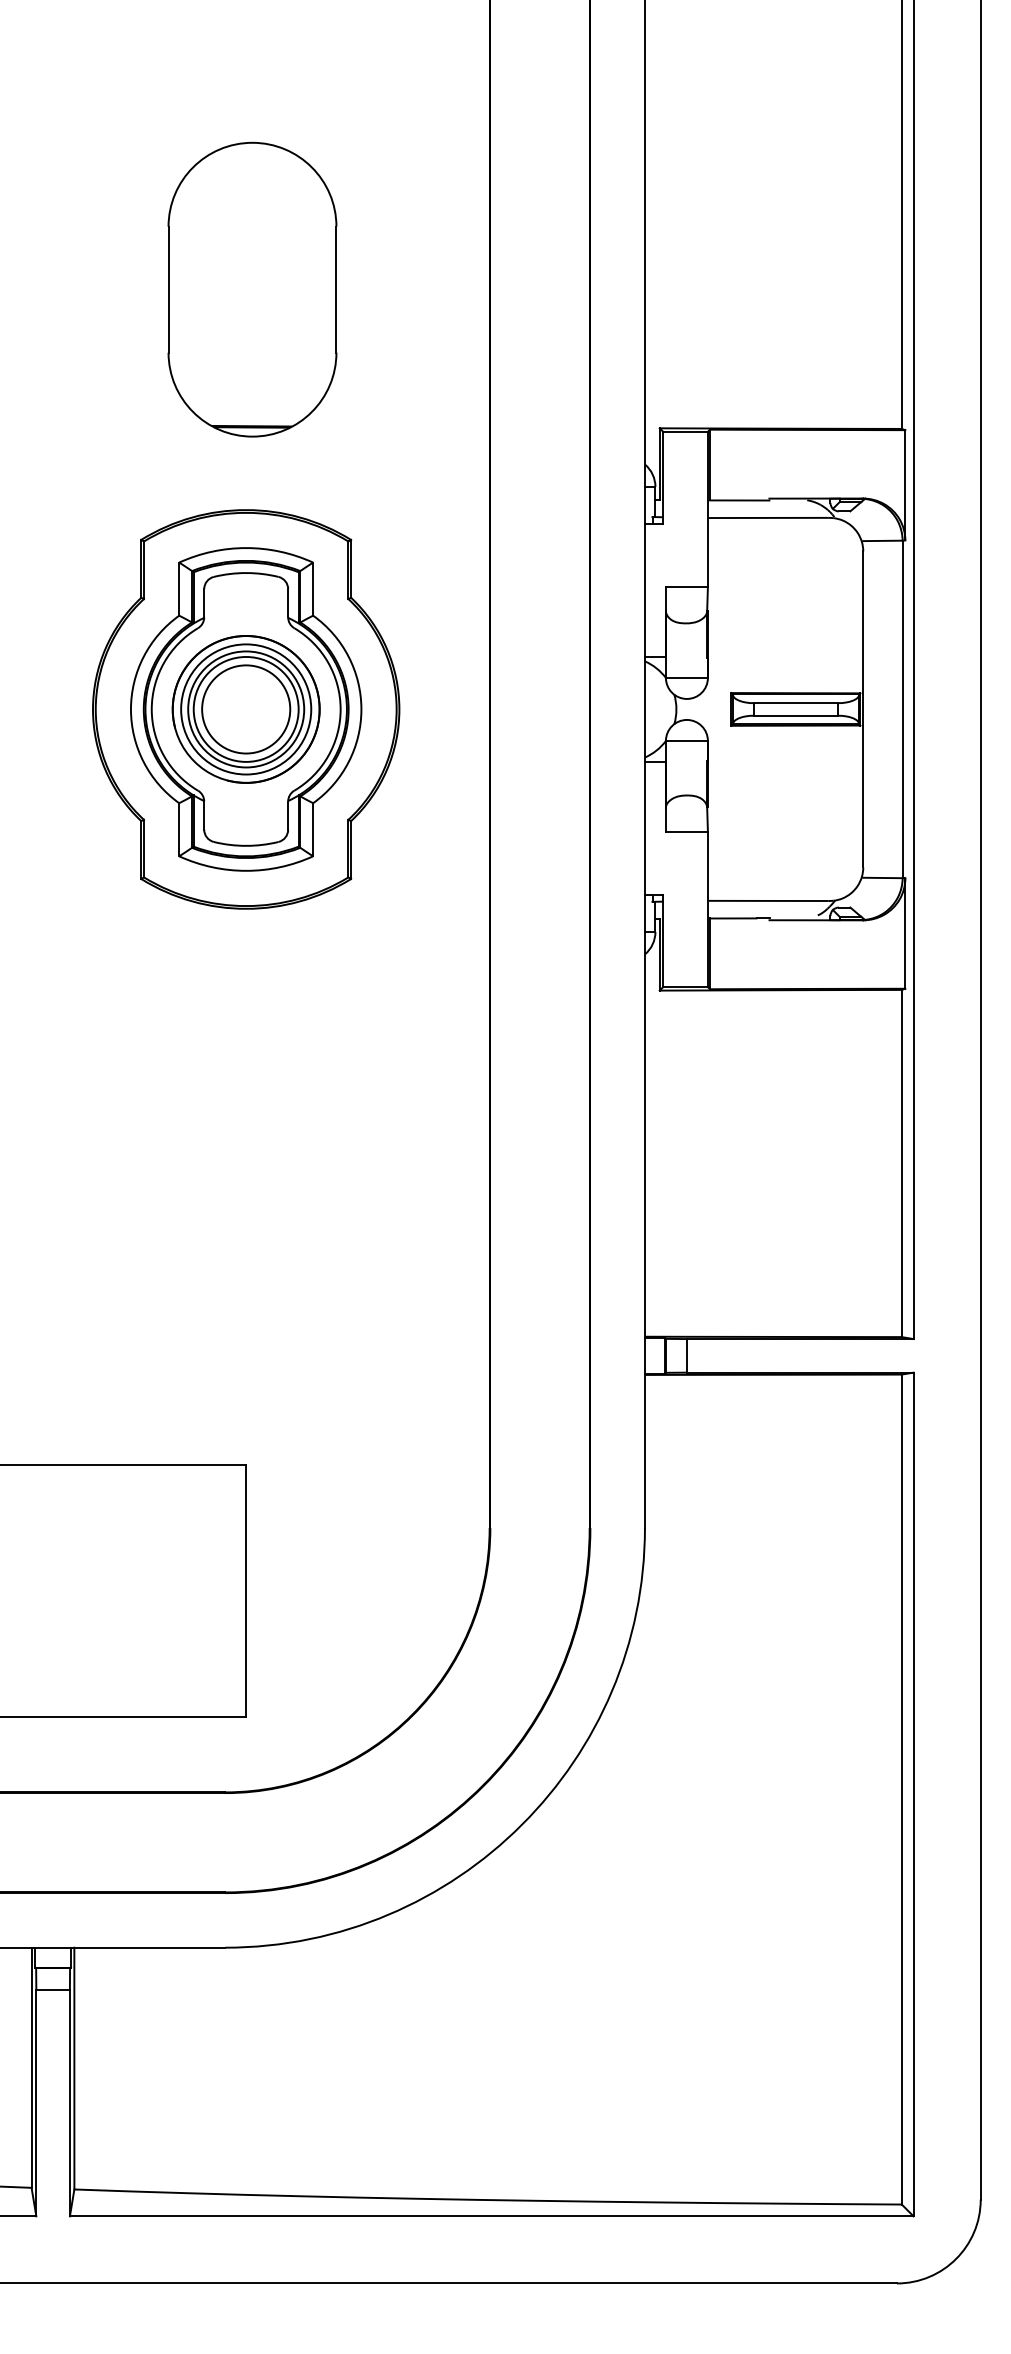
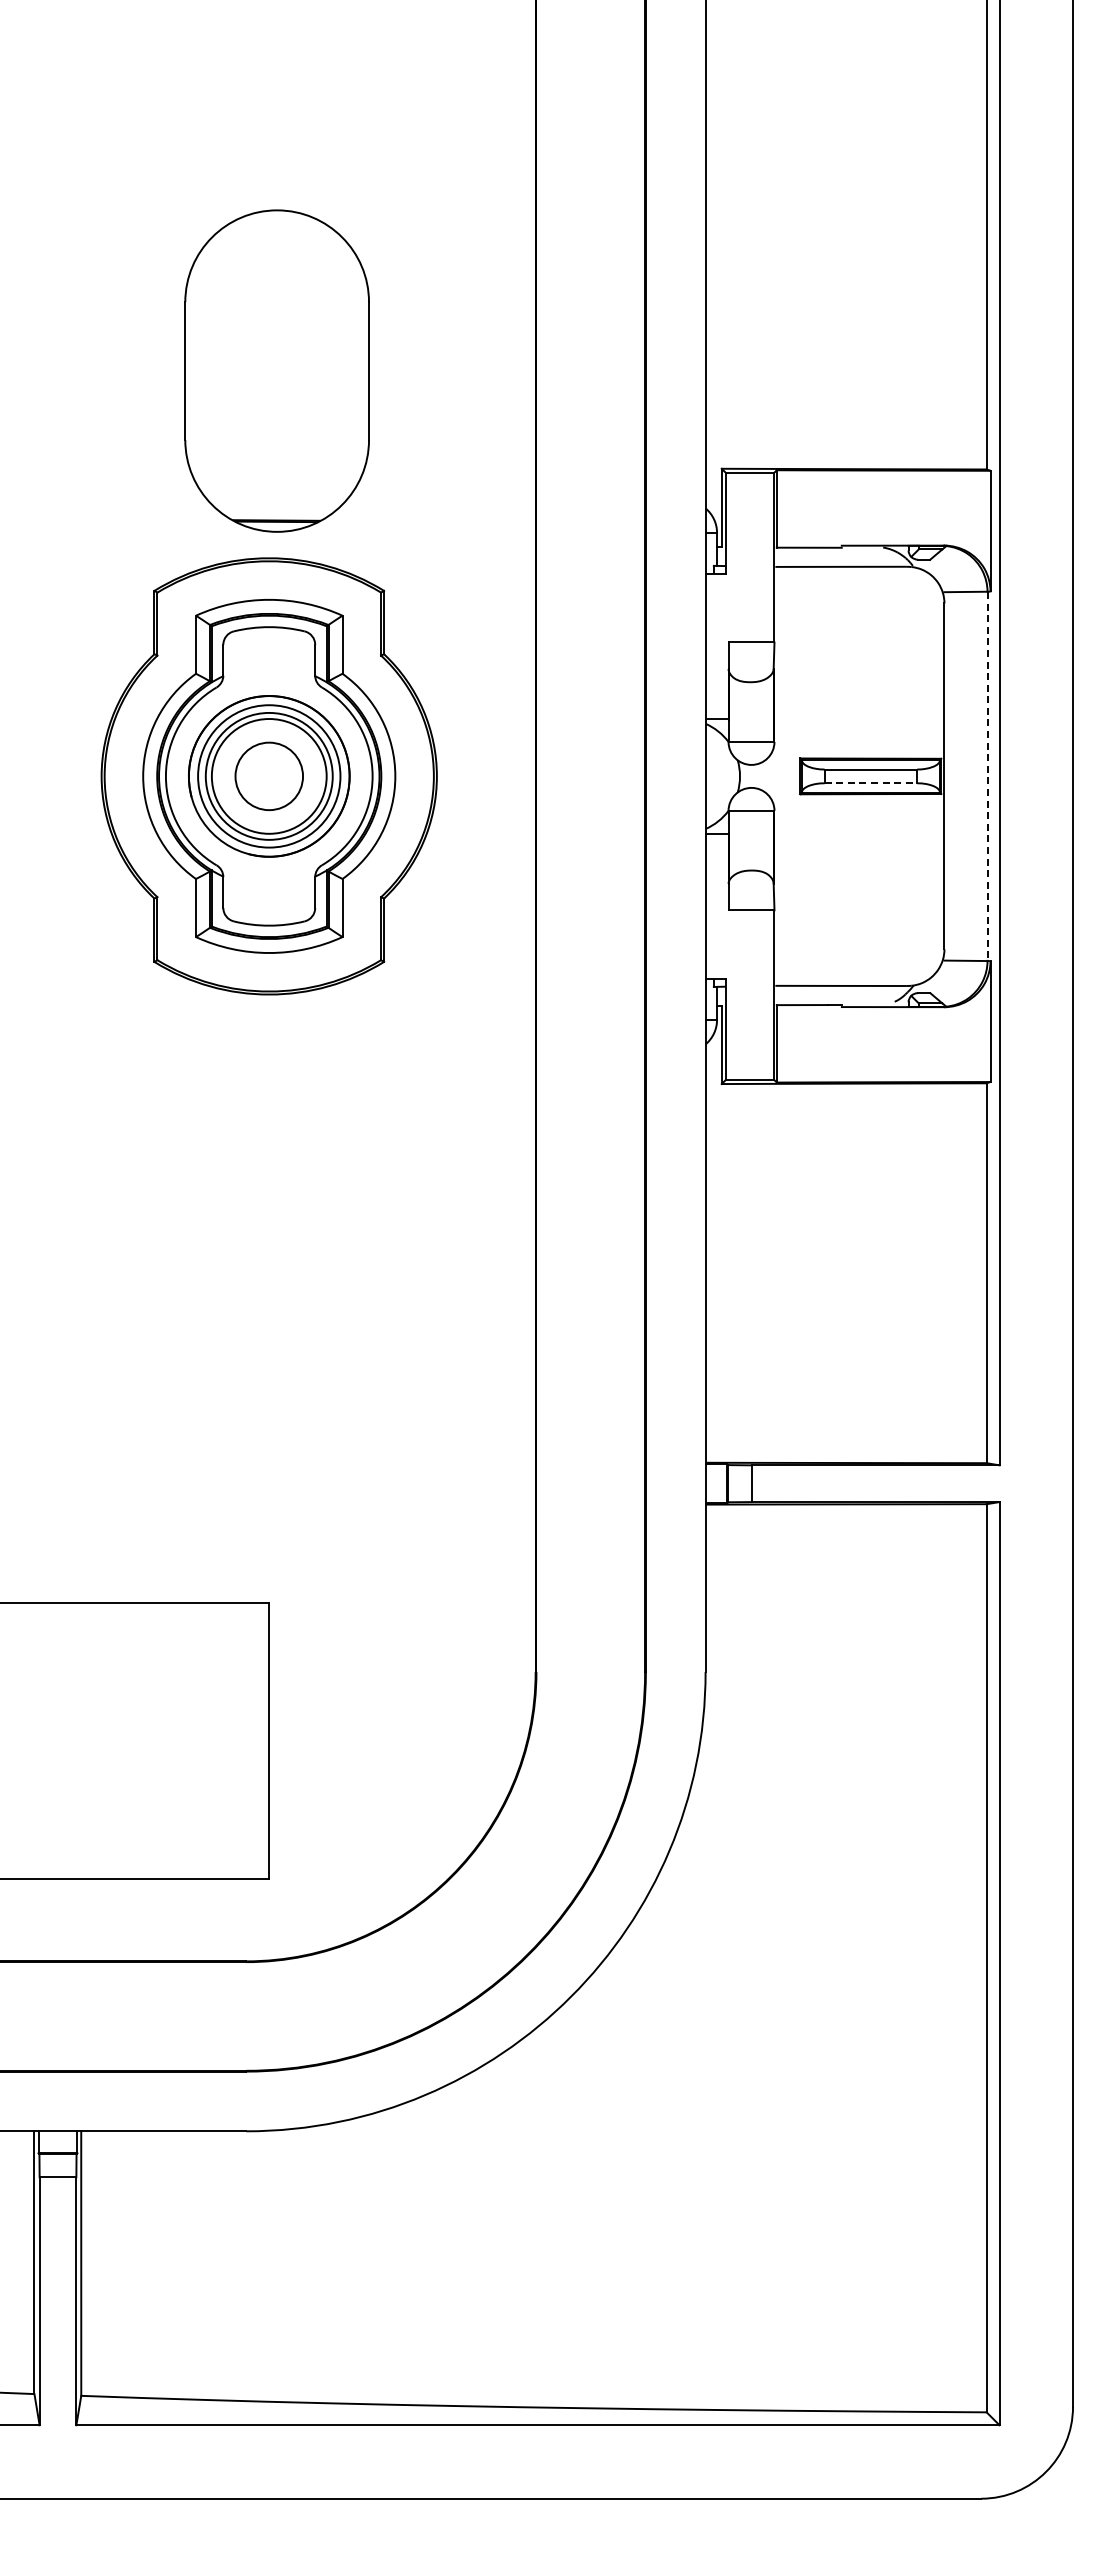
part: (251, 289) -> (276, 370), moved
circle: (246, 709) -> (269, 776), size x0.7
line: (902, 709) -> (987, 776), solid -> dashed
line: (796, 715) -> (871, 783), solid -> dashed

